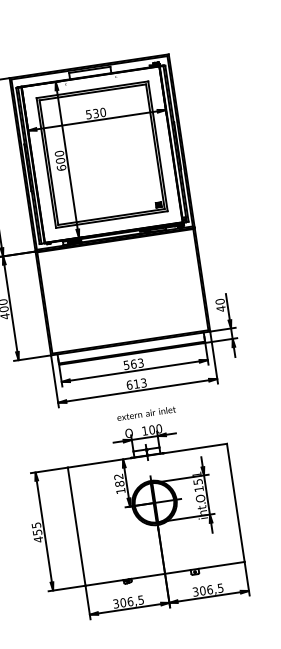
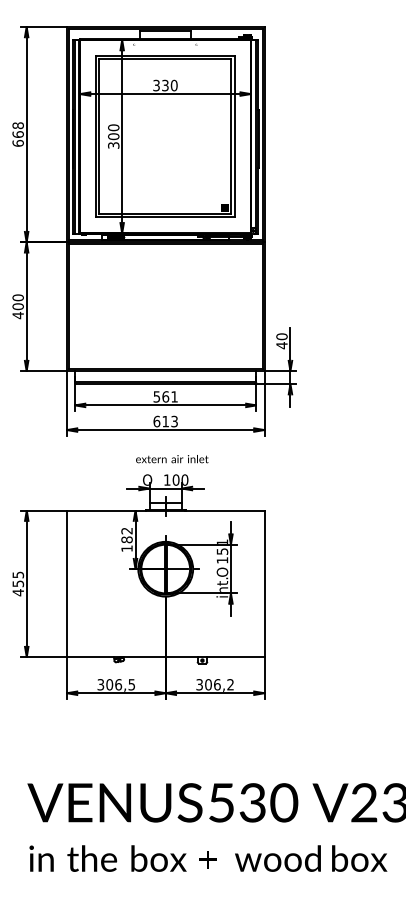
text: (88, 113) -> (156, 84), 530 -> 330
text: (61, 168) -> (113, 145), 600 -> 300
text: (140, 362) -> (174, 396), 563 -> 561
text: (220, 588) -> (230, 684), 306,5 -> 306,2

